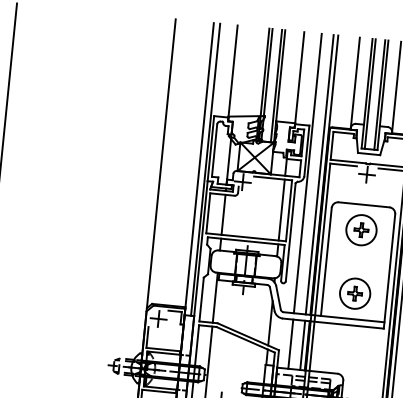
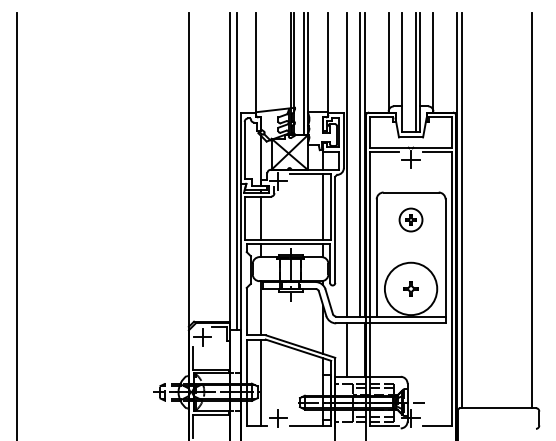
line: (369, 93) -> (405, 72), removed
part: (361, 229) -> (410, 219), size x0.7
circle: (354, 293) -> (410, 288), size x1.6
line: (302, 344) -> (360, 349), removed

